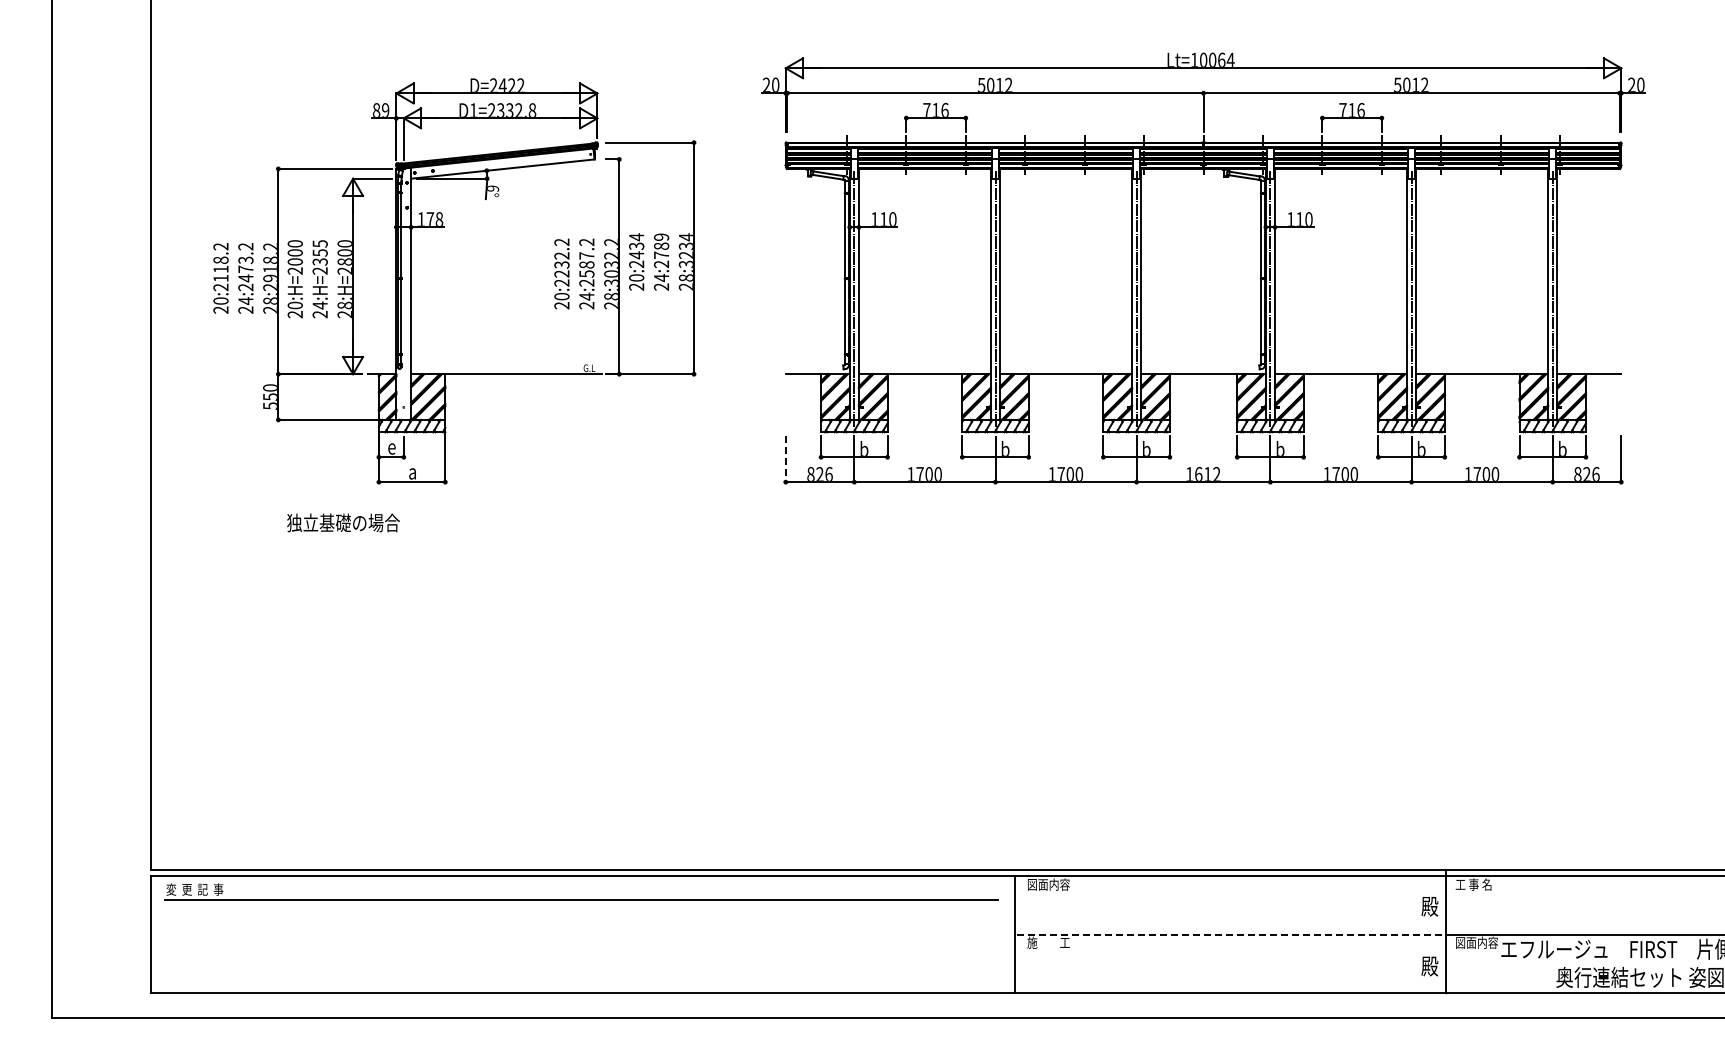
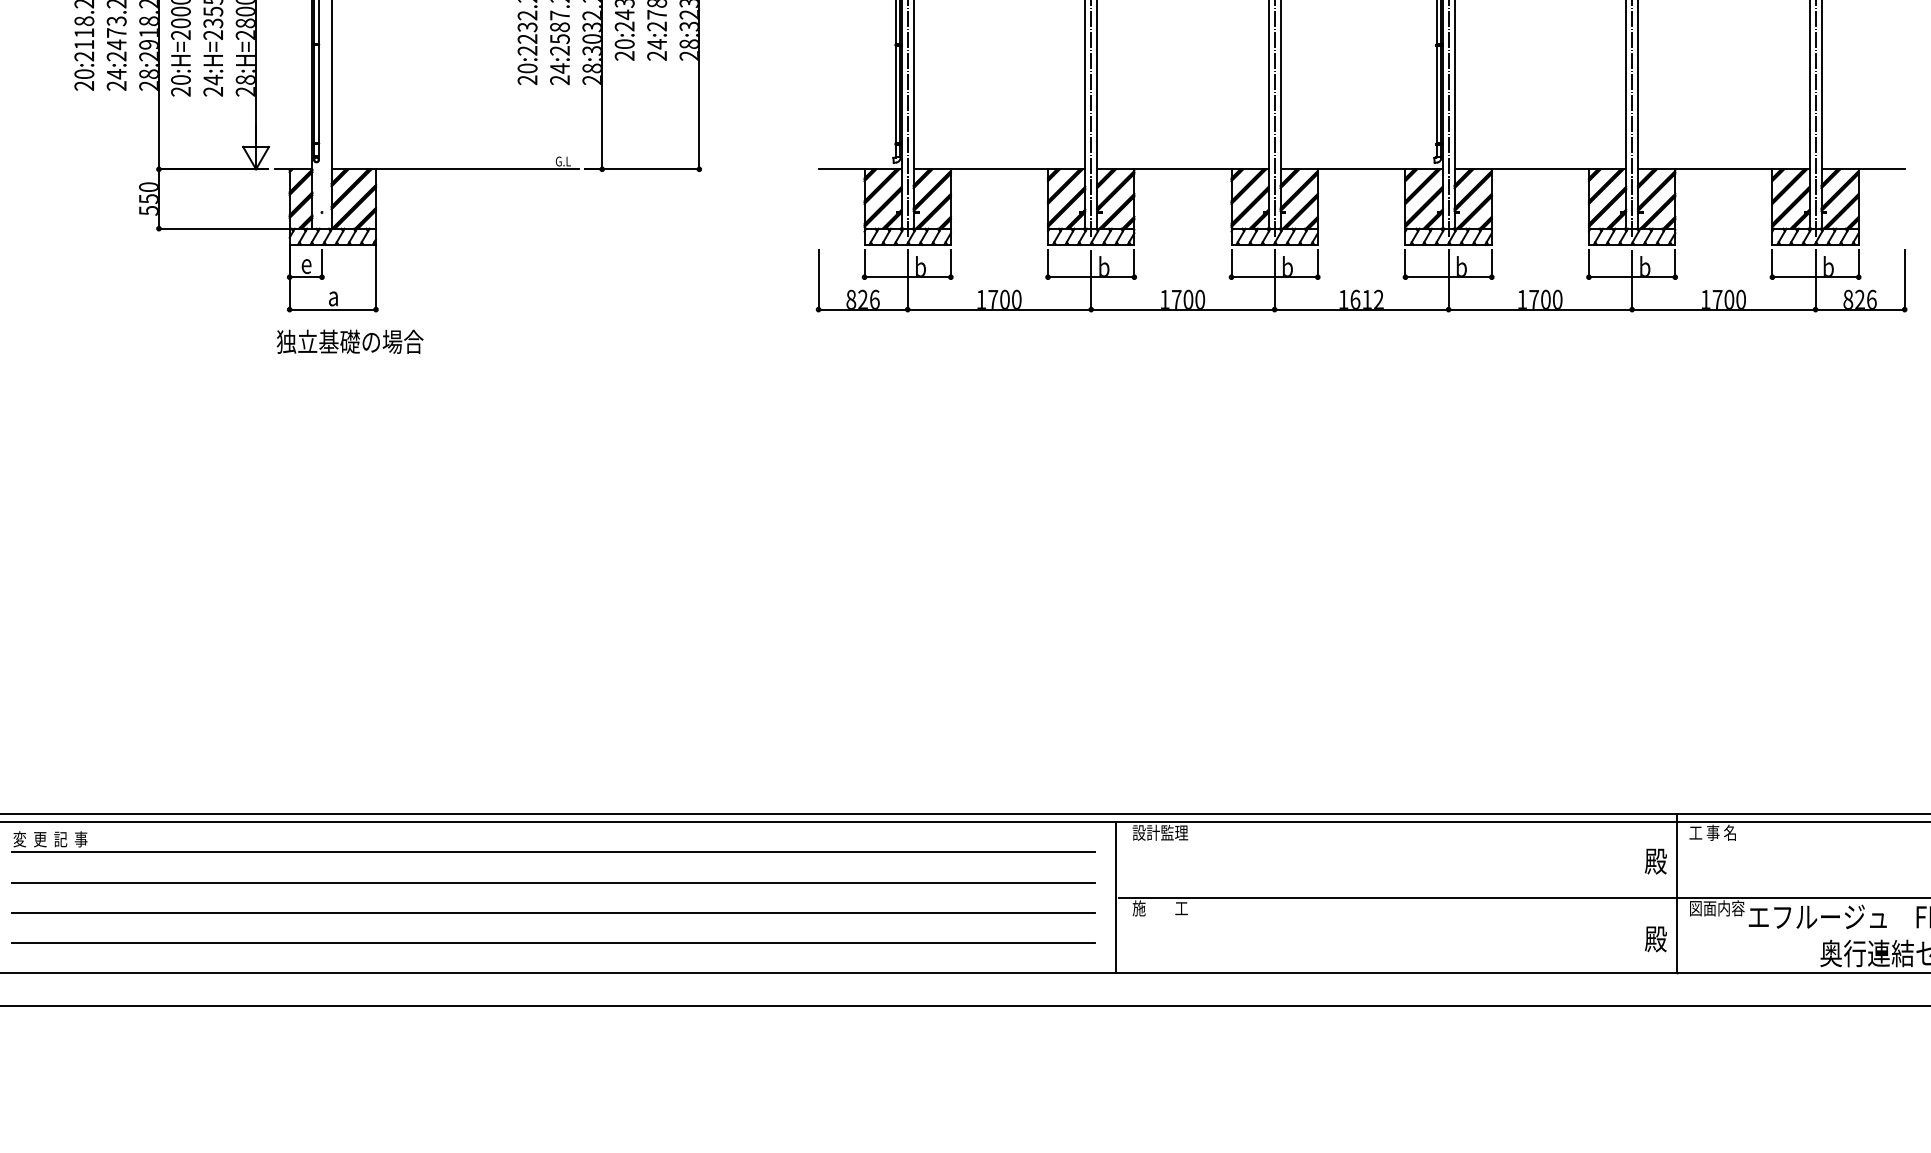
line: (785, 459) -> (818, 280), dashed -> solid
text: (343, 522) -> (350, 341), moved
text: (1048, 884) -> (1160, 832), 図面内容 -> 設計監理
line: (581, 922) -> (553, 882), added
line: (1231, 934) -> (1398, 897), dashed -> solid
line: (581, 946) -> (553, 913), added
line: (581, 968) -> (553, 941), added

